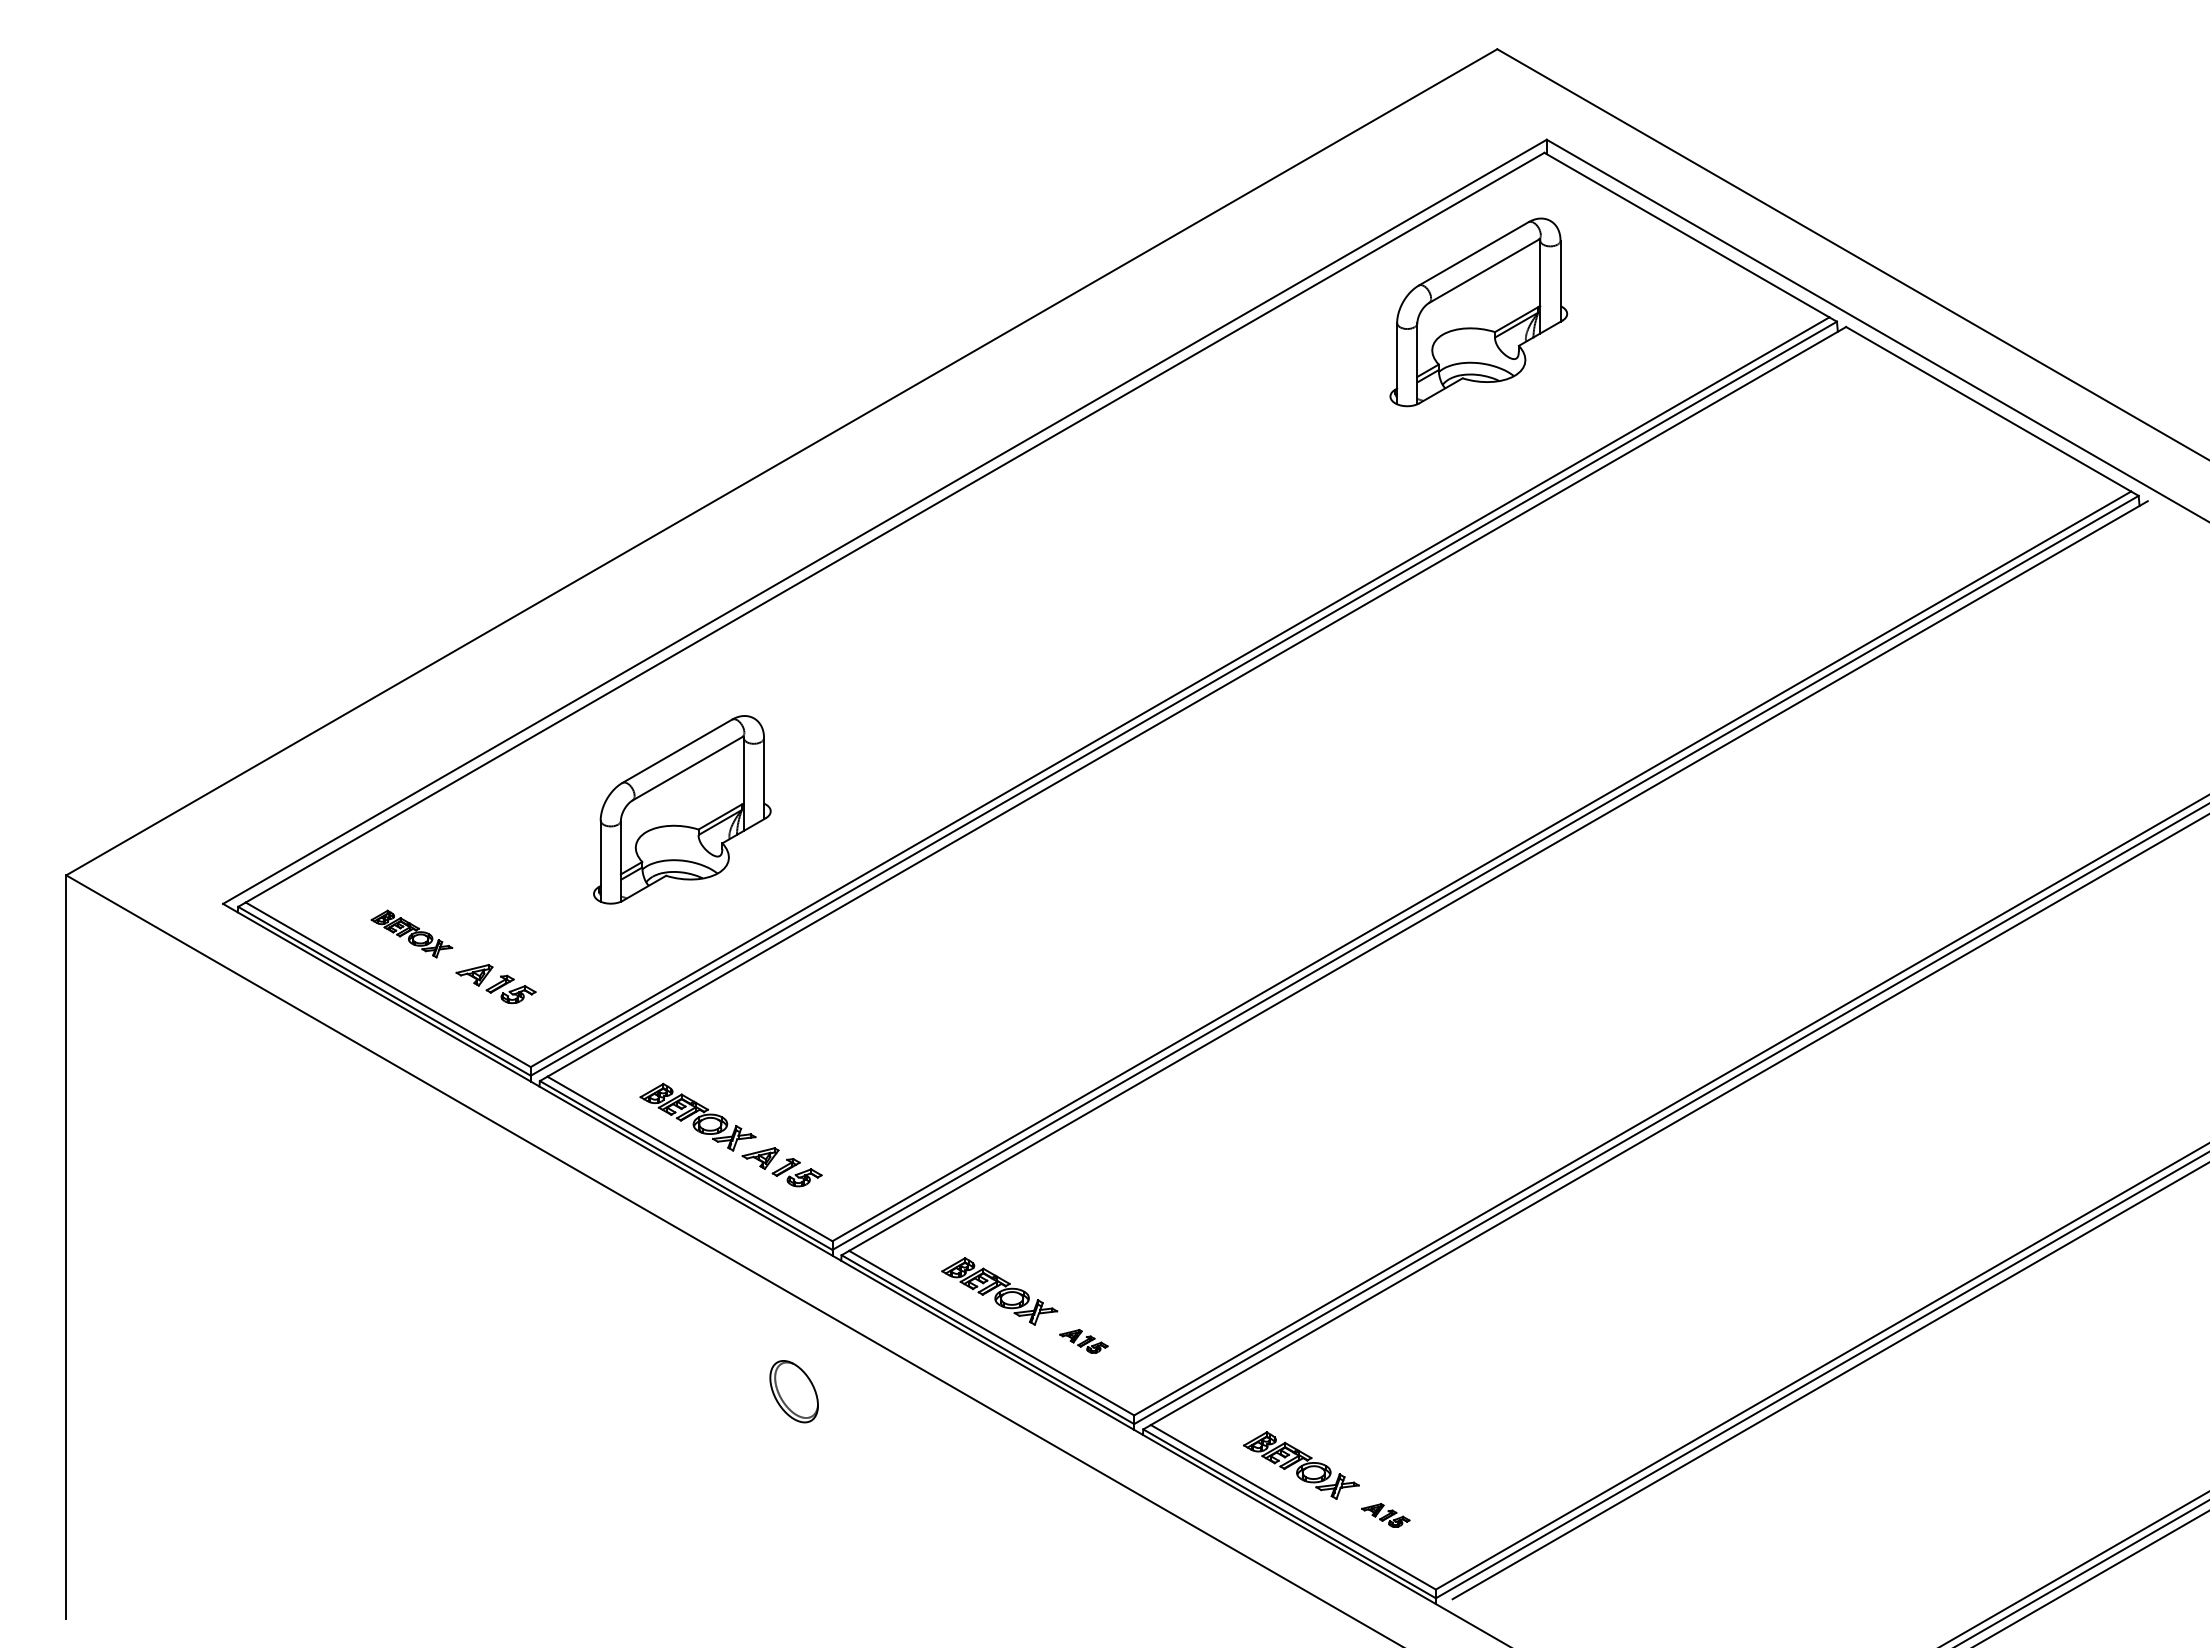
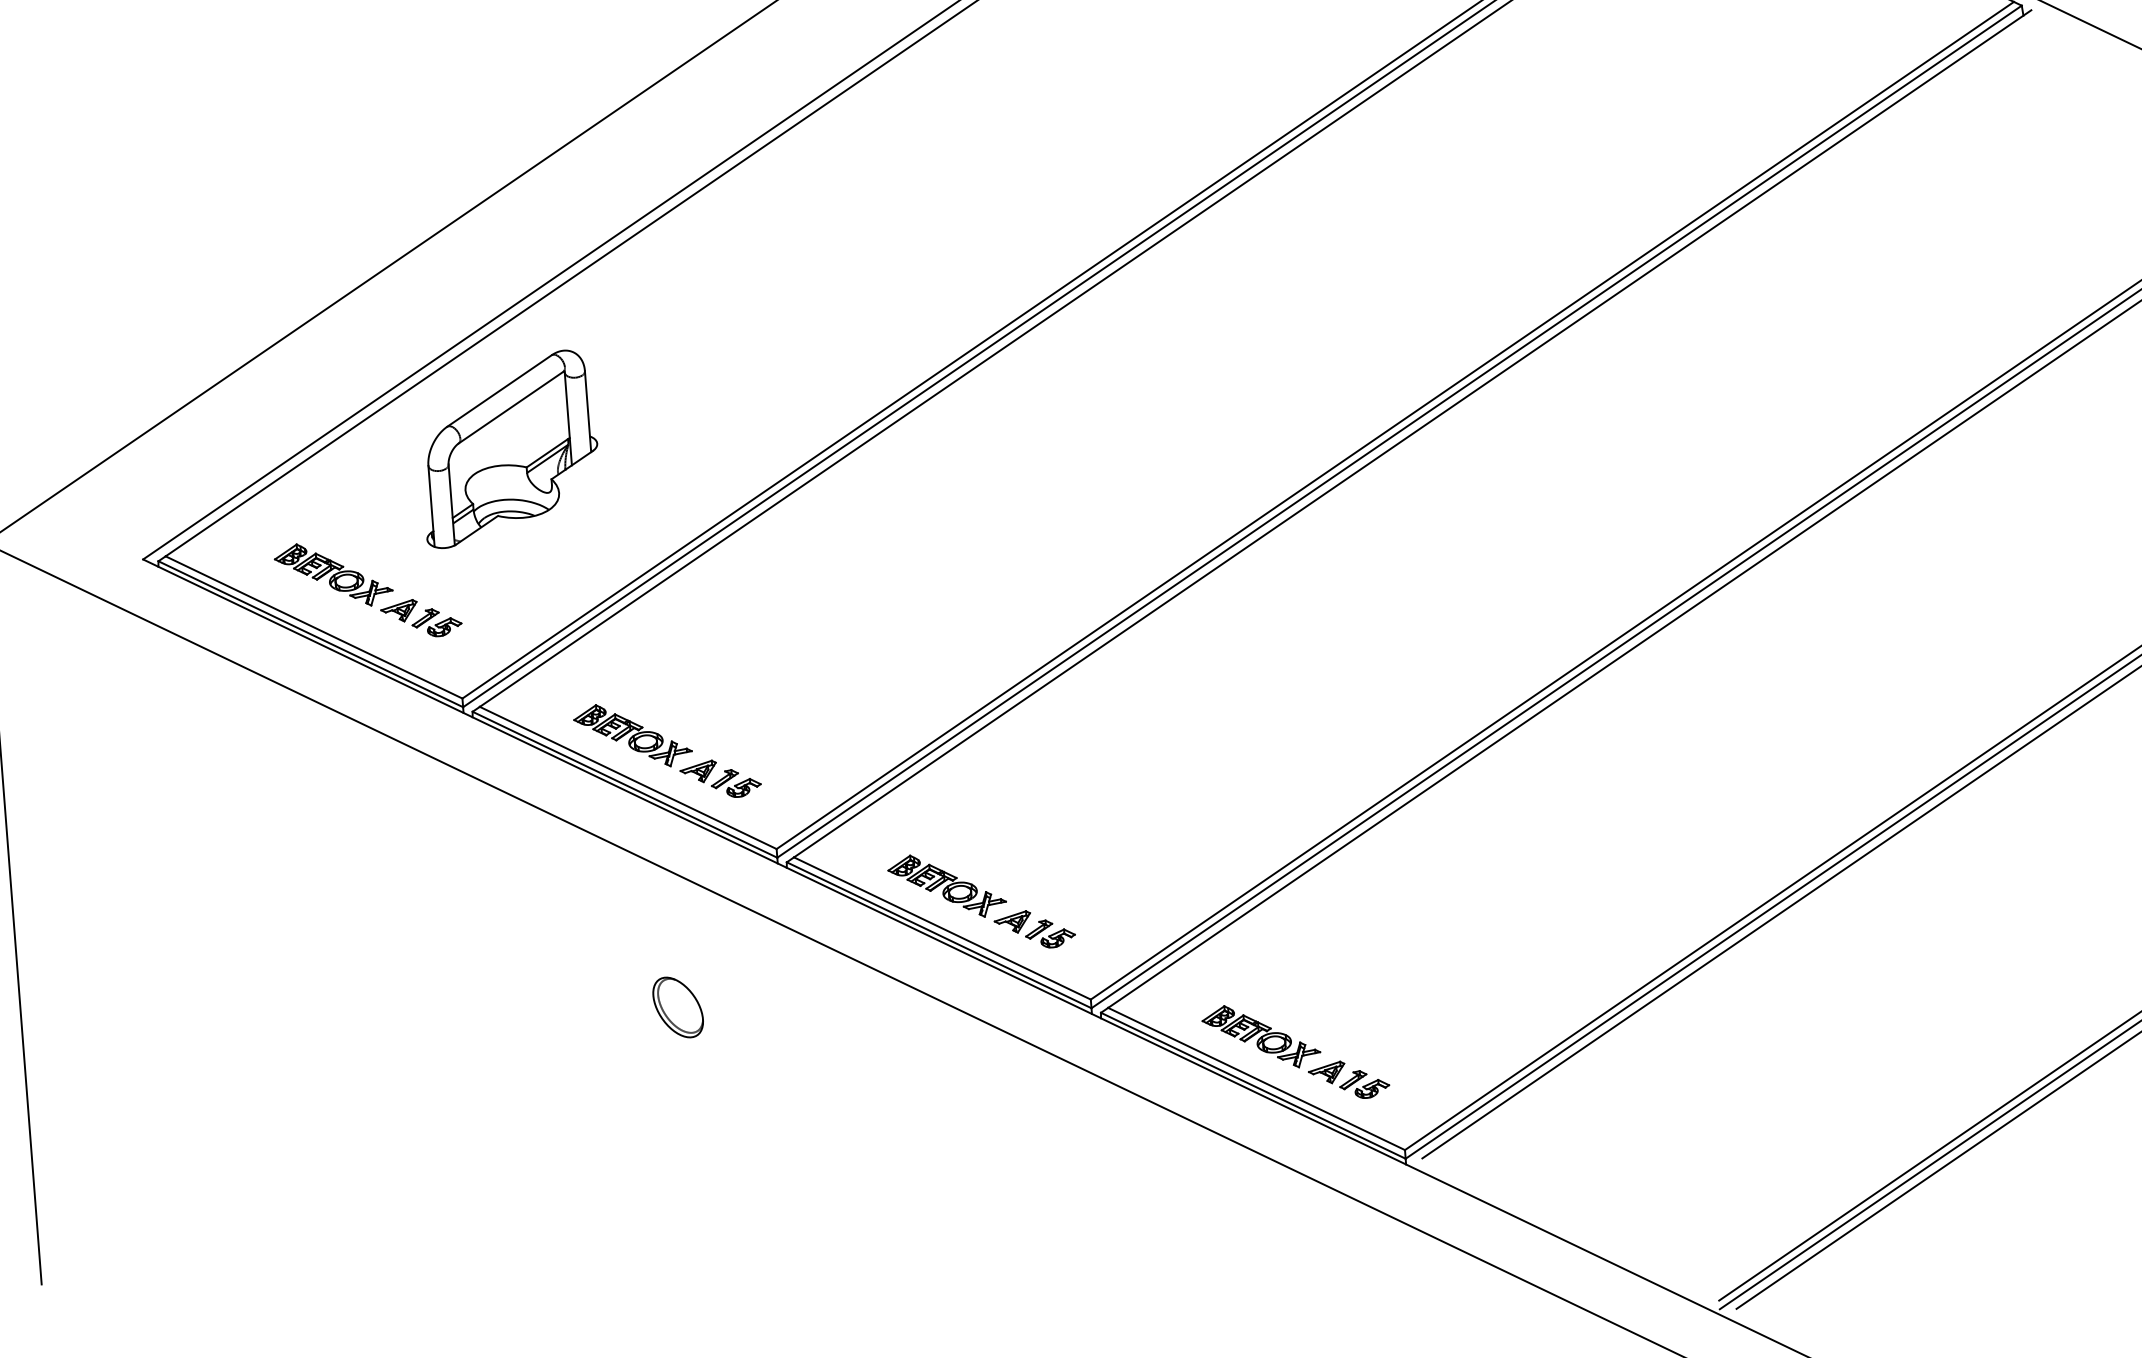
part: (682, 809) -> (509, 448), moved
part: (411, 933) -> (333, 574), size x1.43
part: (1083, 1341) -> (1034, 929), size x1.67
part: (793, 1391) -> (677, 1007), moved
part: (1385, 1515) -> (1349, 1080), size x1.67

